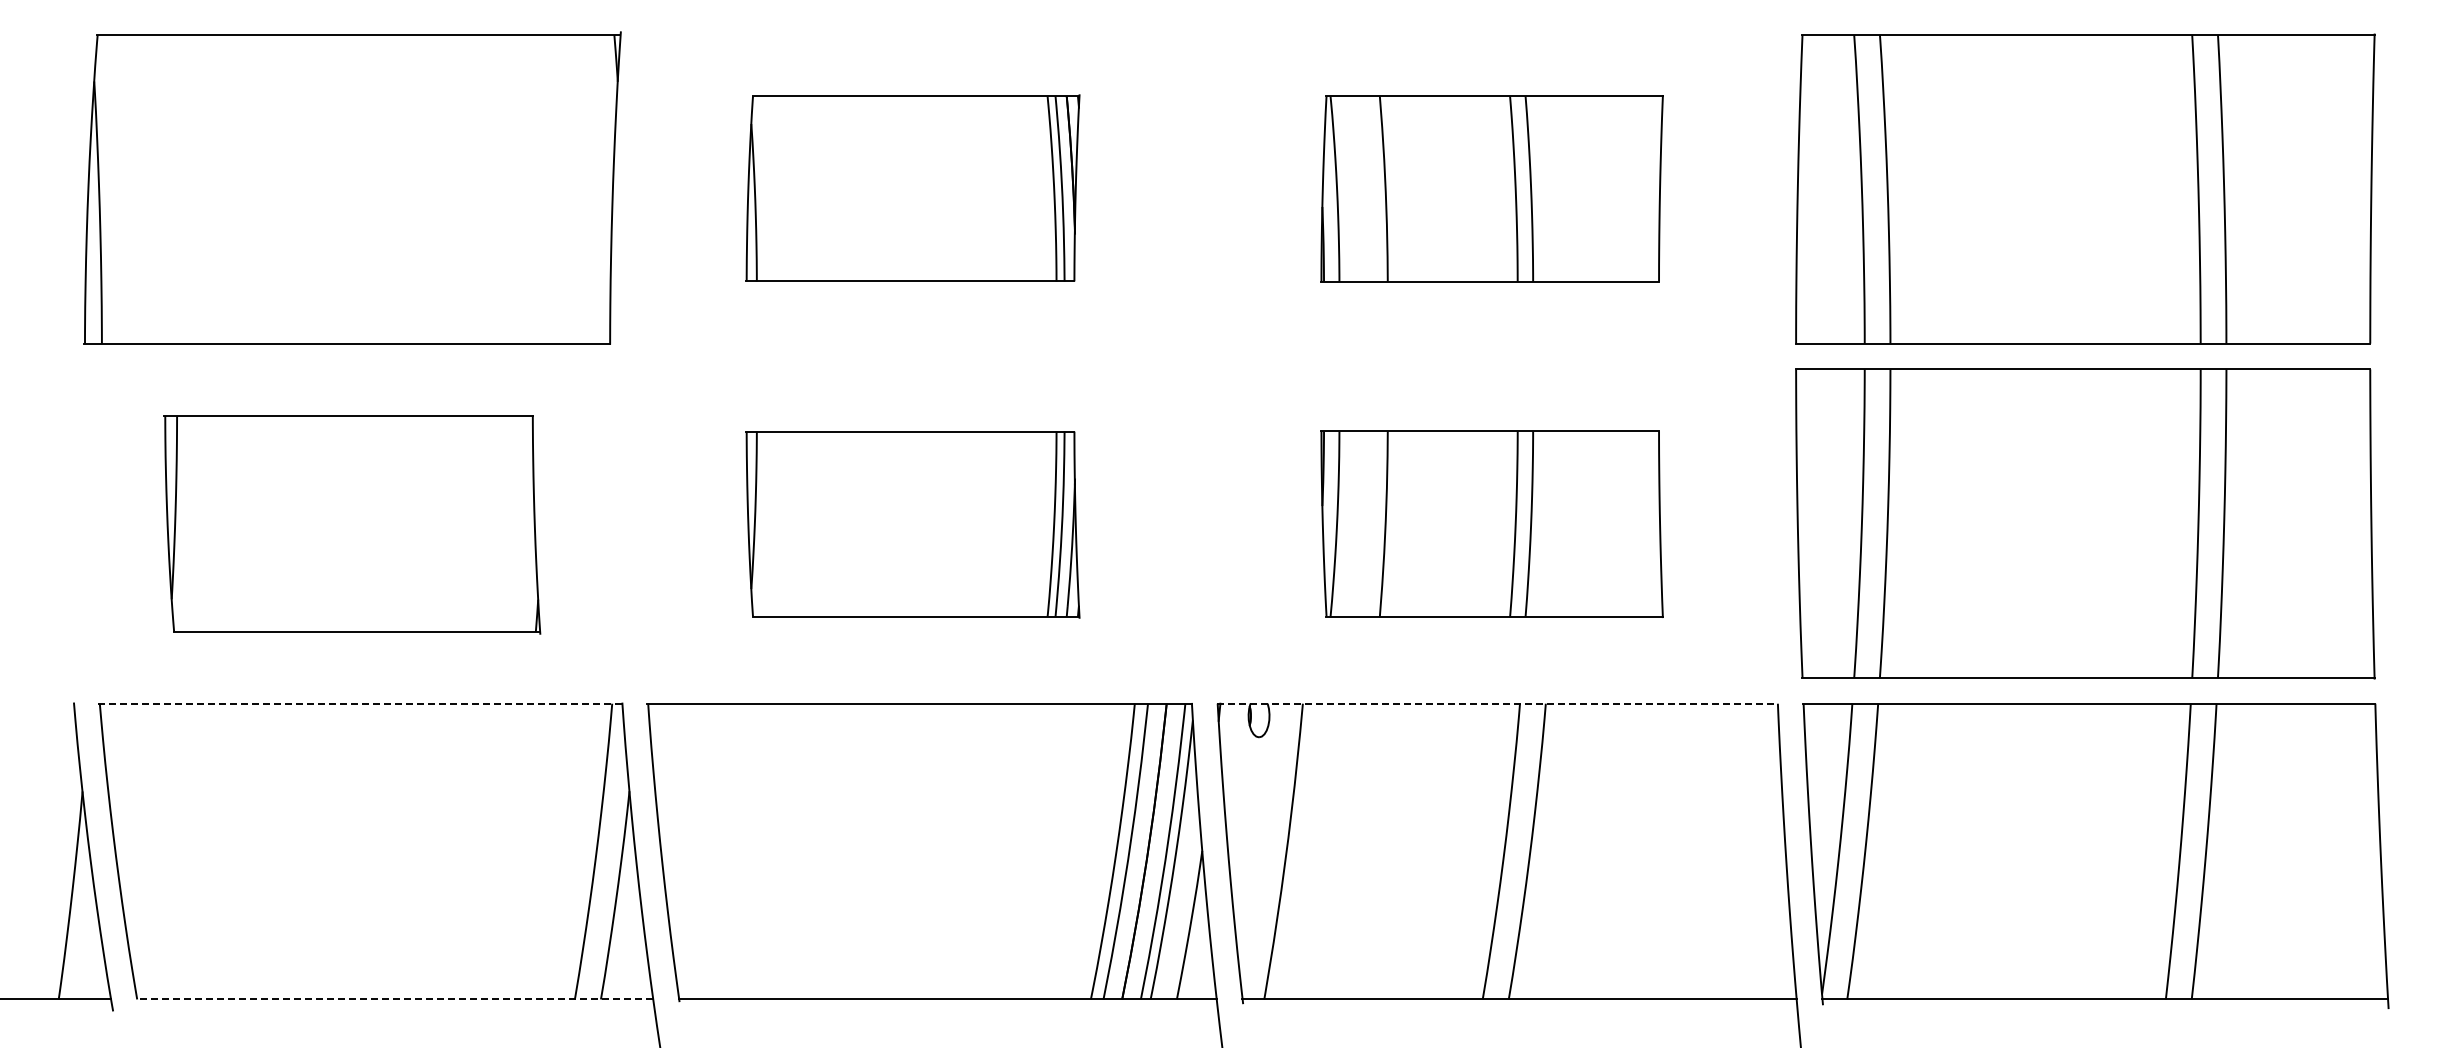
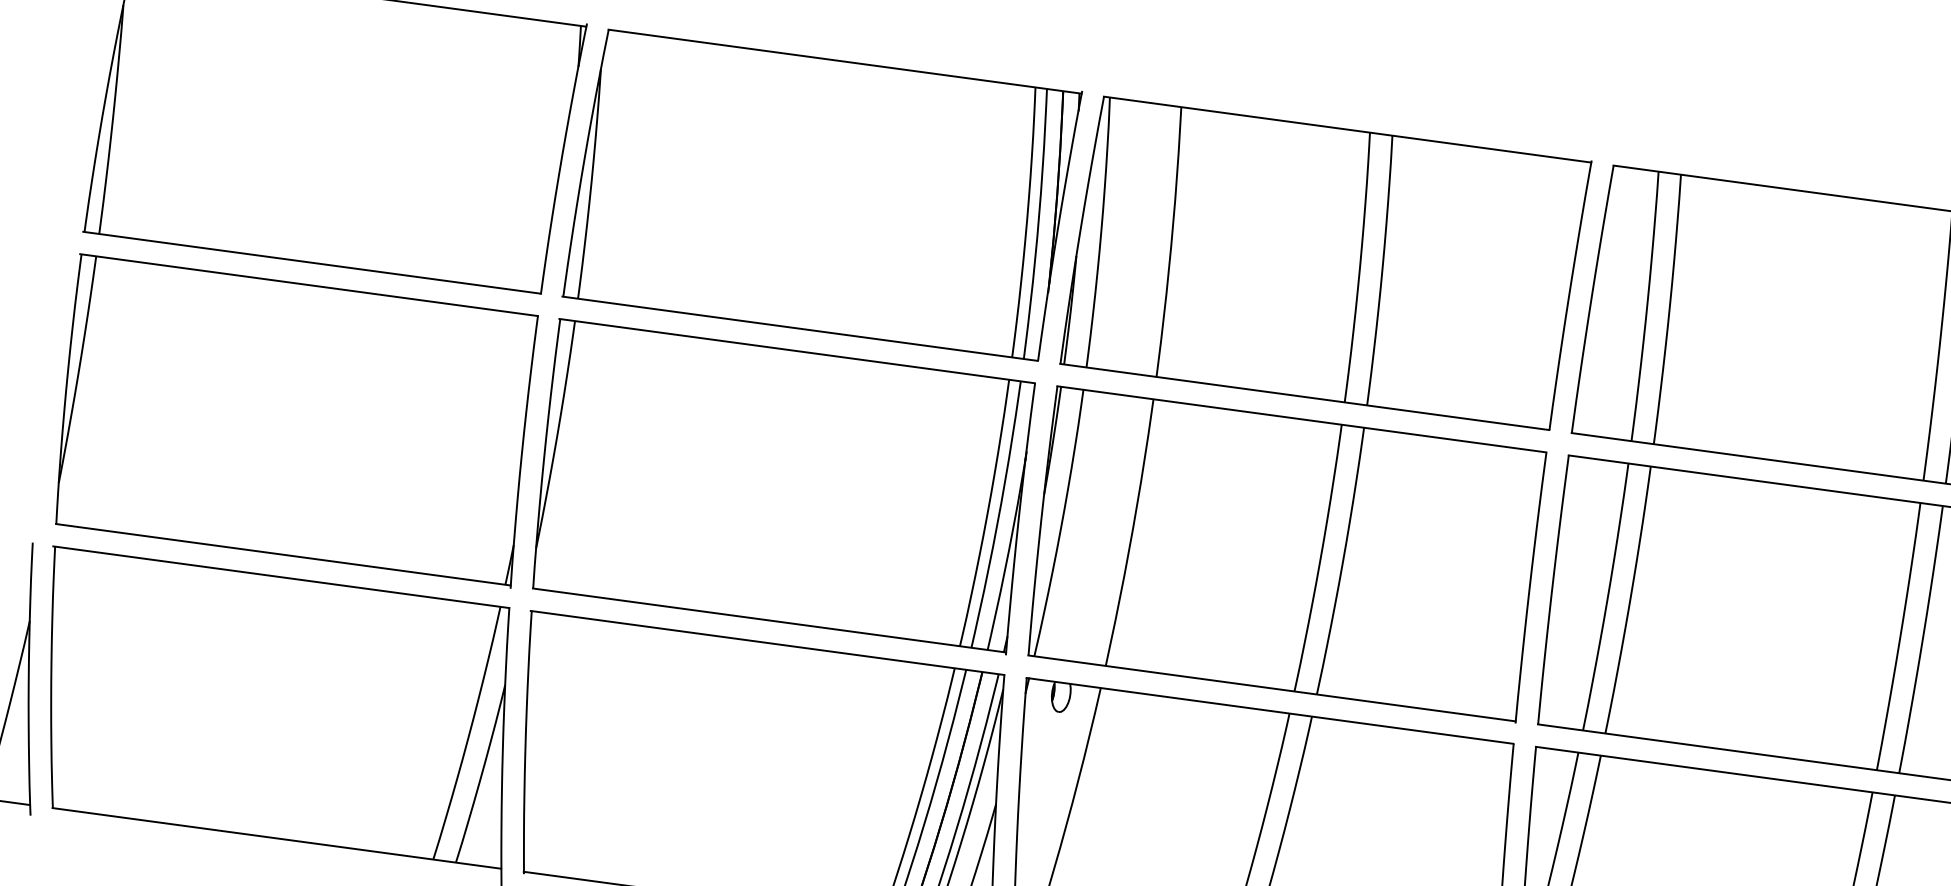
part: (912, 187) -> (822, 193), size x1.67
part: (1491, 188) -> (1325, 262), size x1.67
part: (352, 524) -> (295, 420), size x1.43
part: (912, 524) -> (782, 486), size x1.67
part: (1491, 524) -> (1285, 554), size x1.67
line: (360, 703) -> (281, 577), dashed -> solid
line: (1498, 703) -> (1270, 710), dashed -> solid
line: (394, 999) -> (276, 838), dashed -> solid

